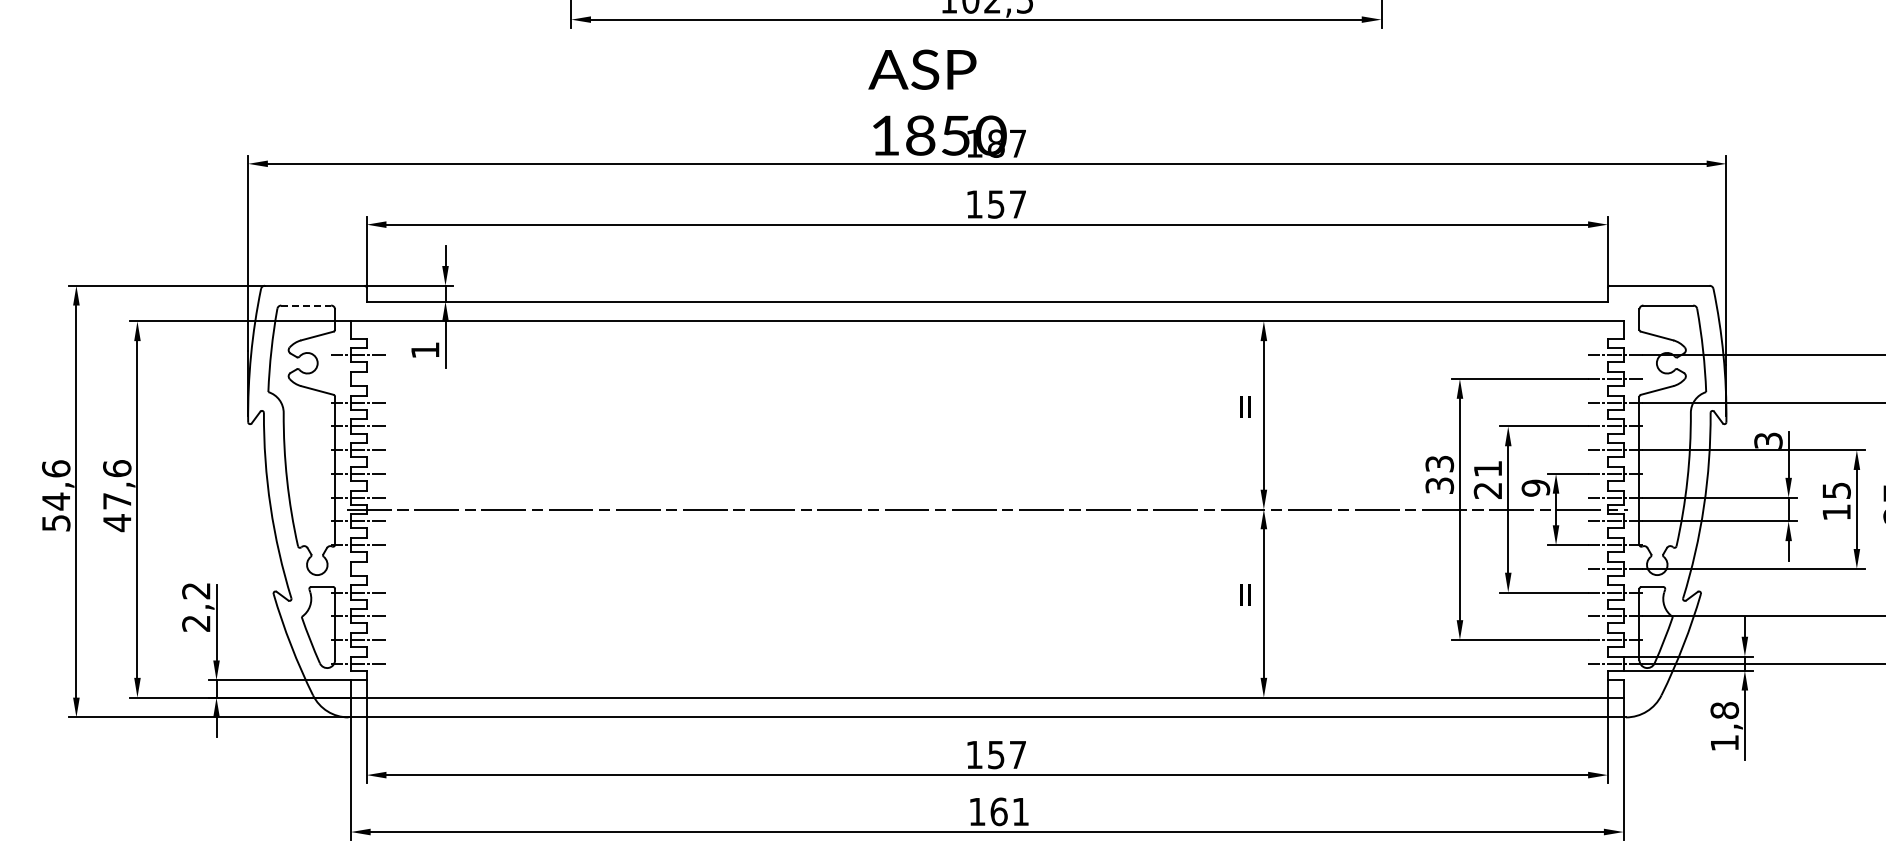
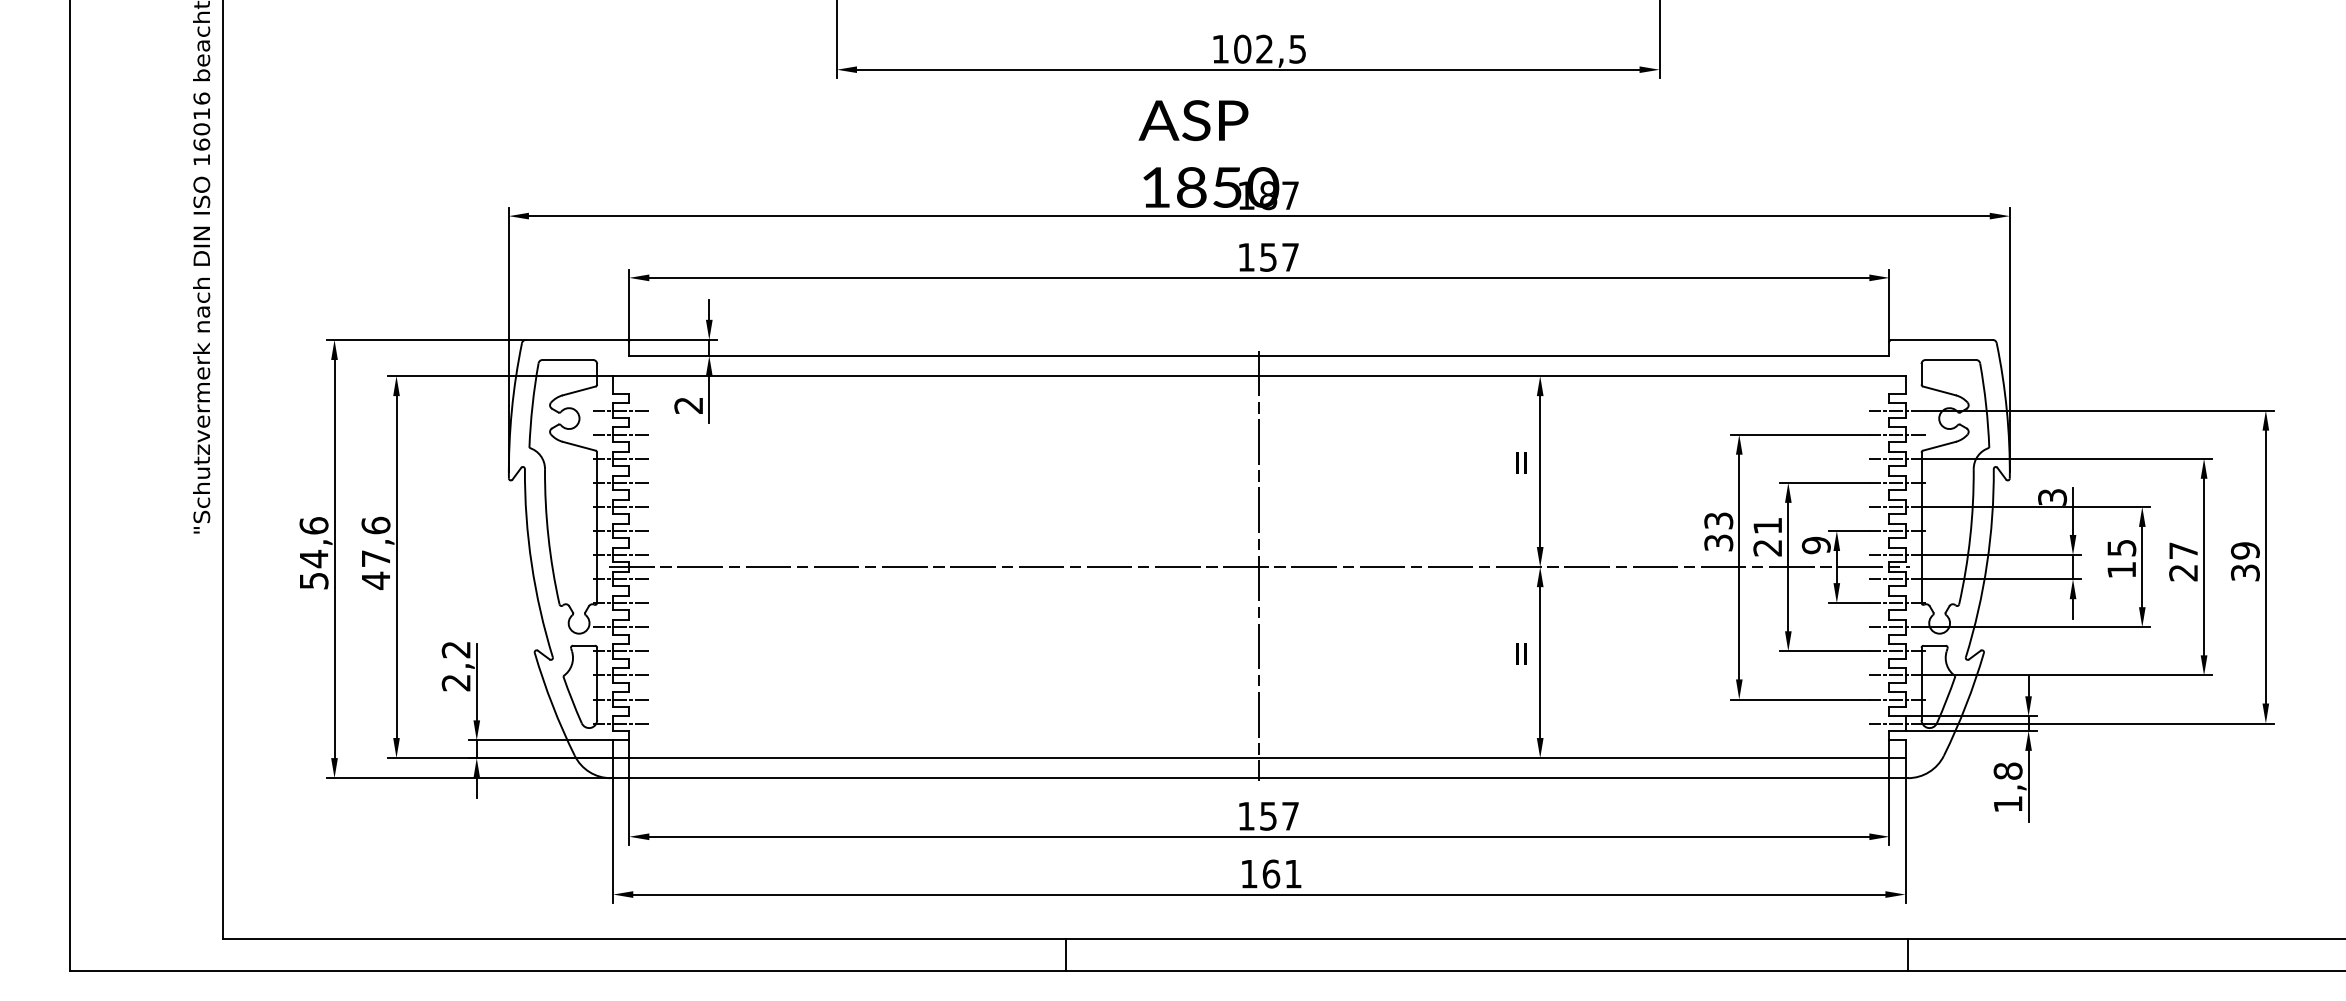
line: (306, 306) -> (568, 360), dashed -> solid
text: (425, 350) -> (688, 405), 1 -> 2
line: (359, 378) -> (621, 434), added
line: (987, 507) -> (1259, 565), added
line: (359, 569) -> (621, 627), added

